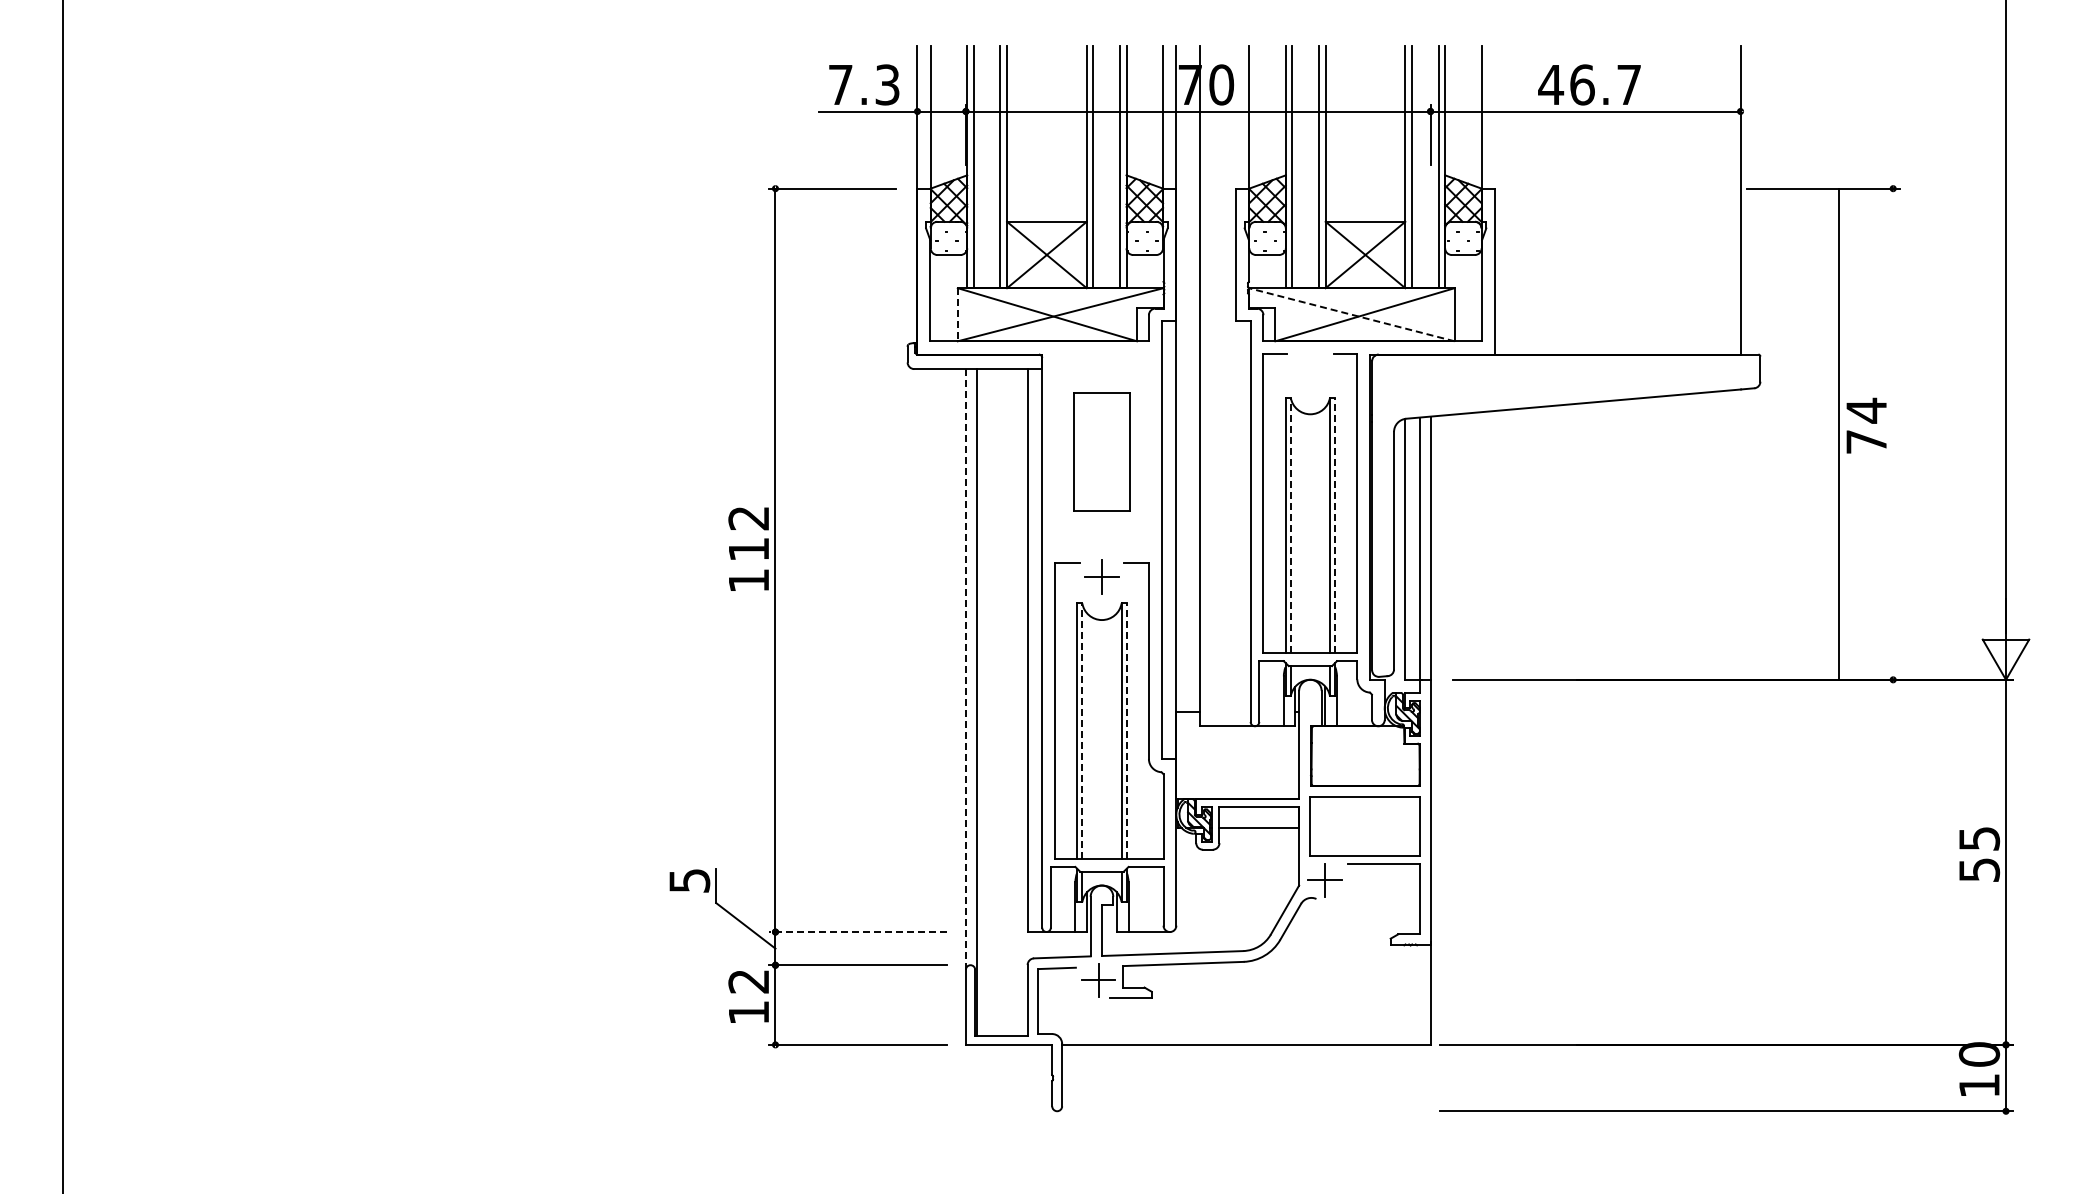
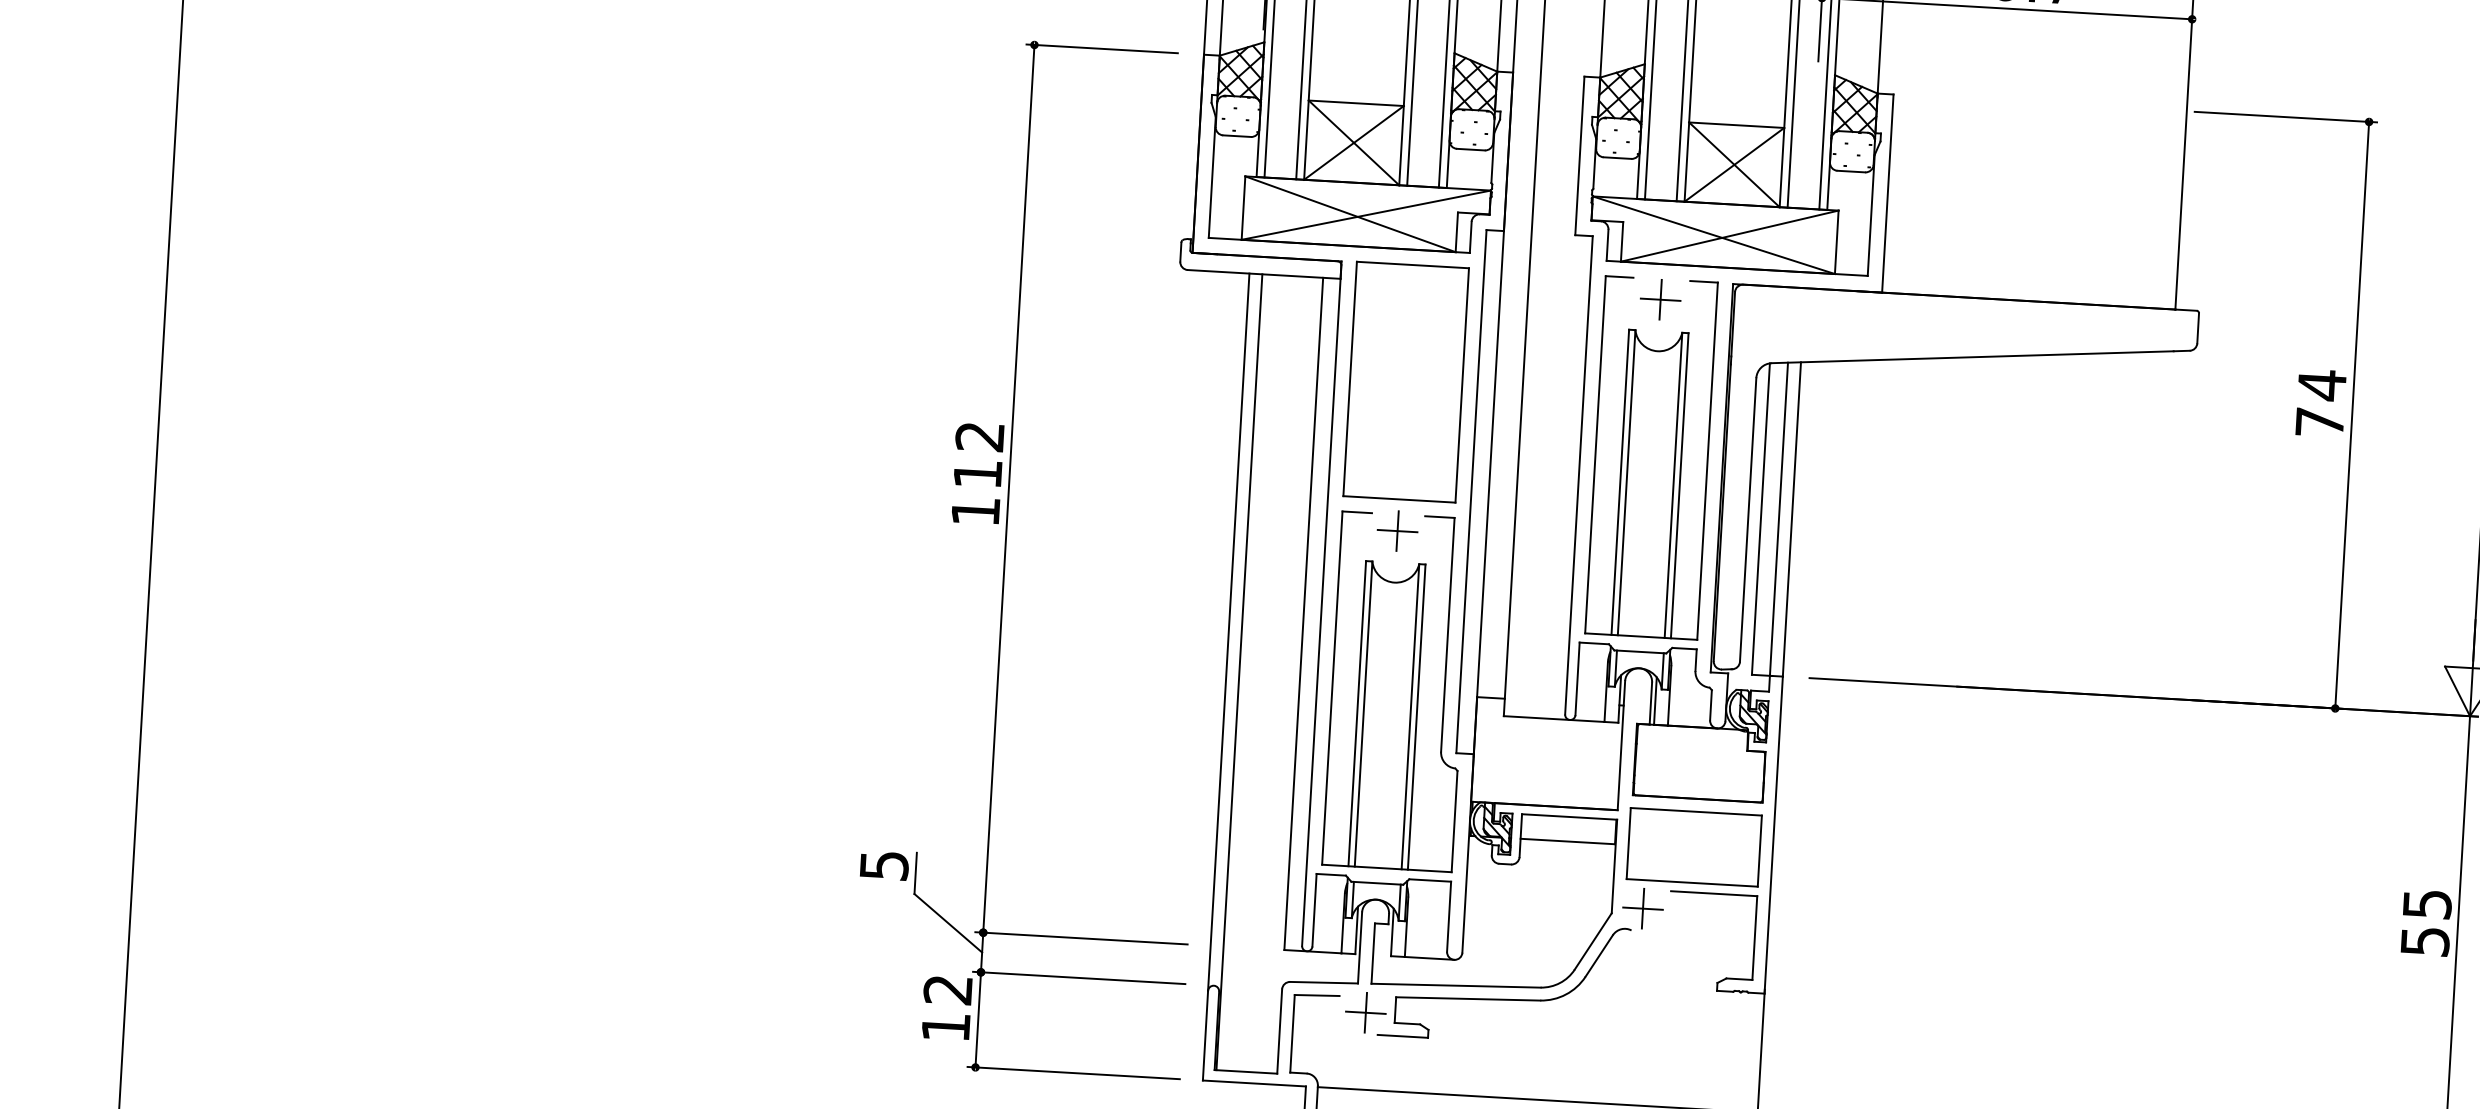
line: (957, 314) -> (1243, 207), dashed -> solid
line: (1351, 314) -> (1713, 234), dashed -> solid
part: (1310, 371) -> (1660, 300), added
line: (1839, 433) -> (2352, 414), moved
part: (1101, 451) -> (1405, 381), size x1.67
line: (1290, 525) -> (1626, 482), dashed -> solid
line: (1335, 525) -> (1679, 485), dashed -> solid
line: (965, 669) -> (1228, 632), dashed -> solid
line: (1082, 731) -> (1363, 714), dashed -> solid
line: (1126, 731) -> (1416, 717), dashed -> solid
line: (857, 932) -> (1081, 938), dashed -> solid

